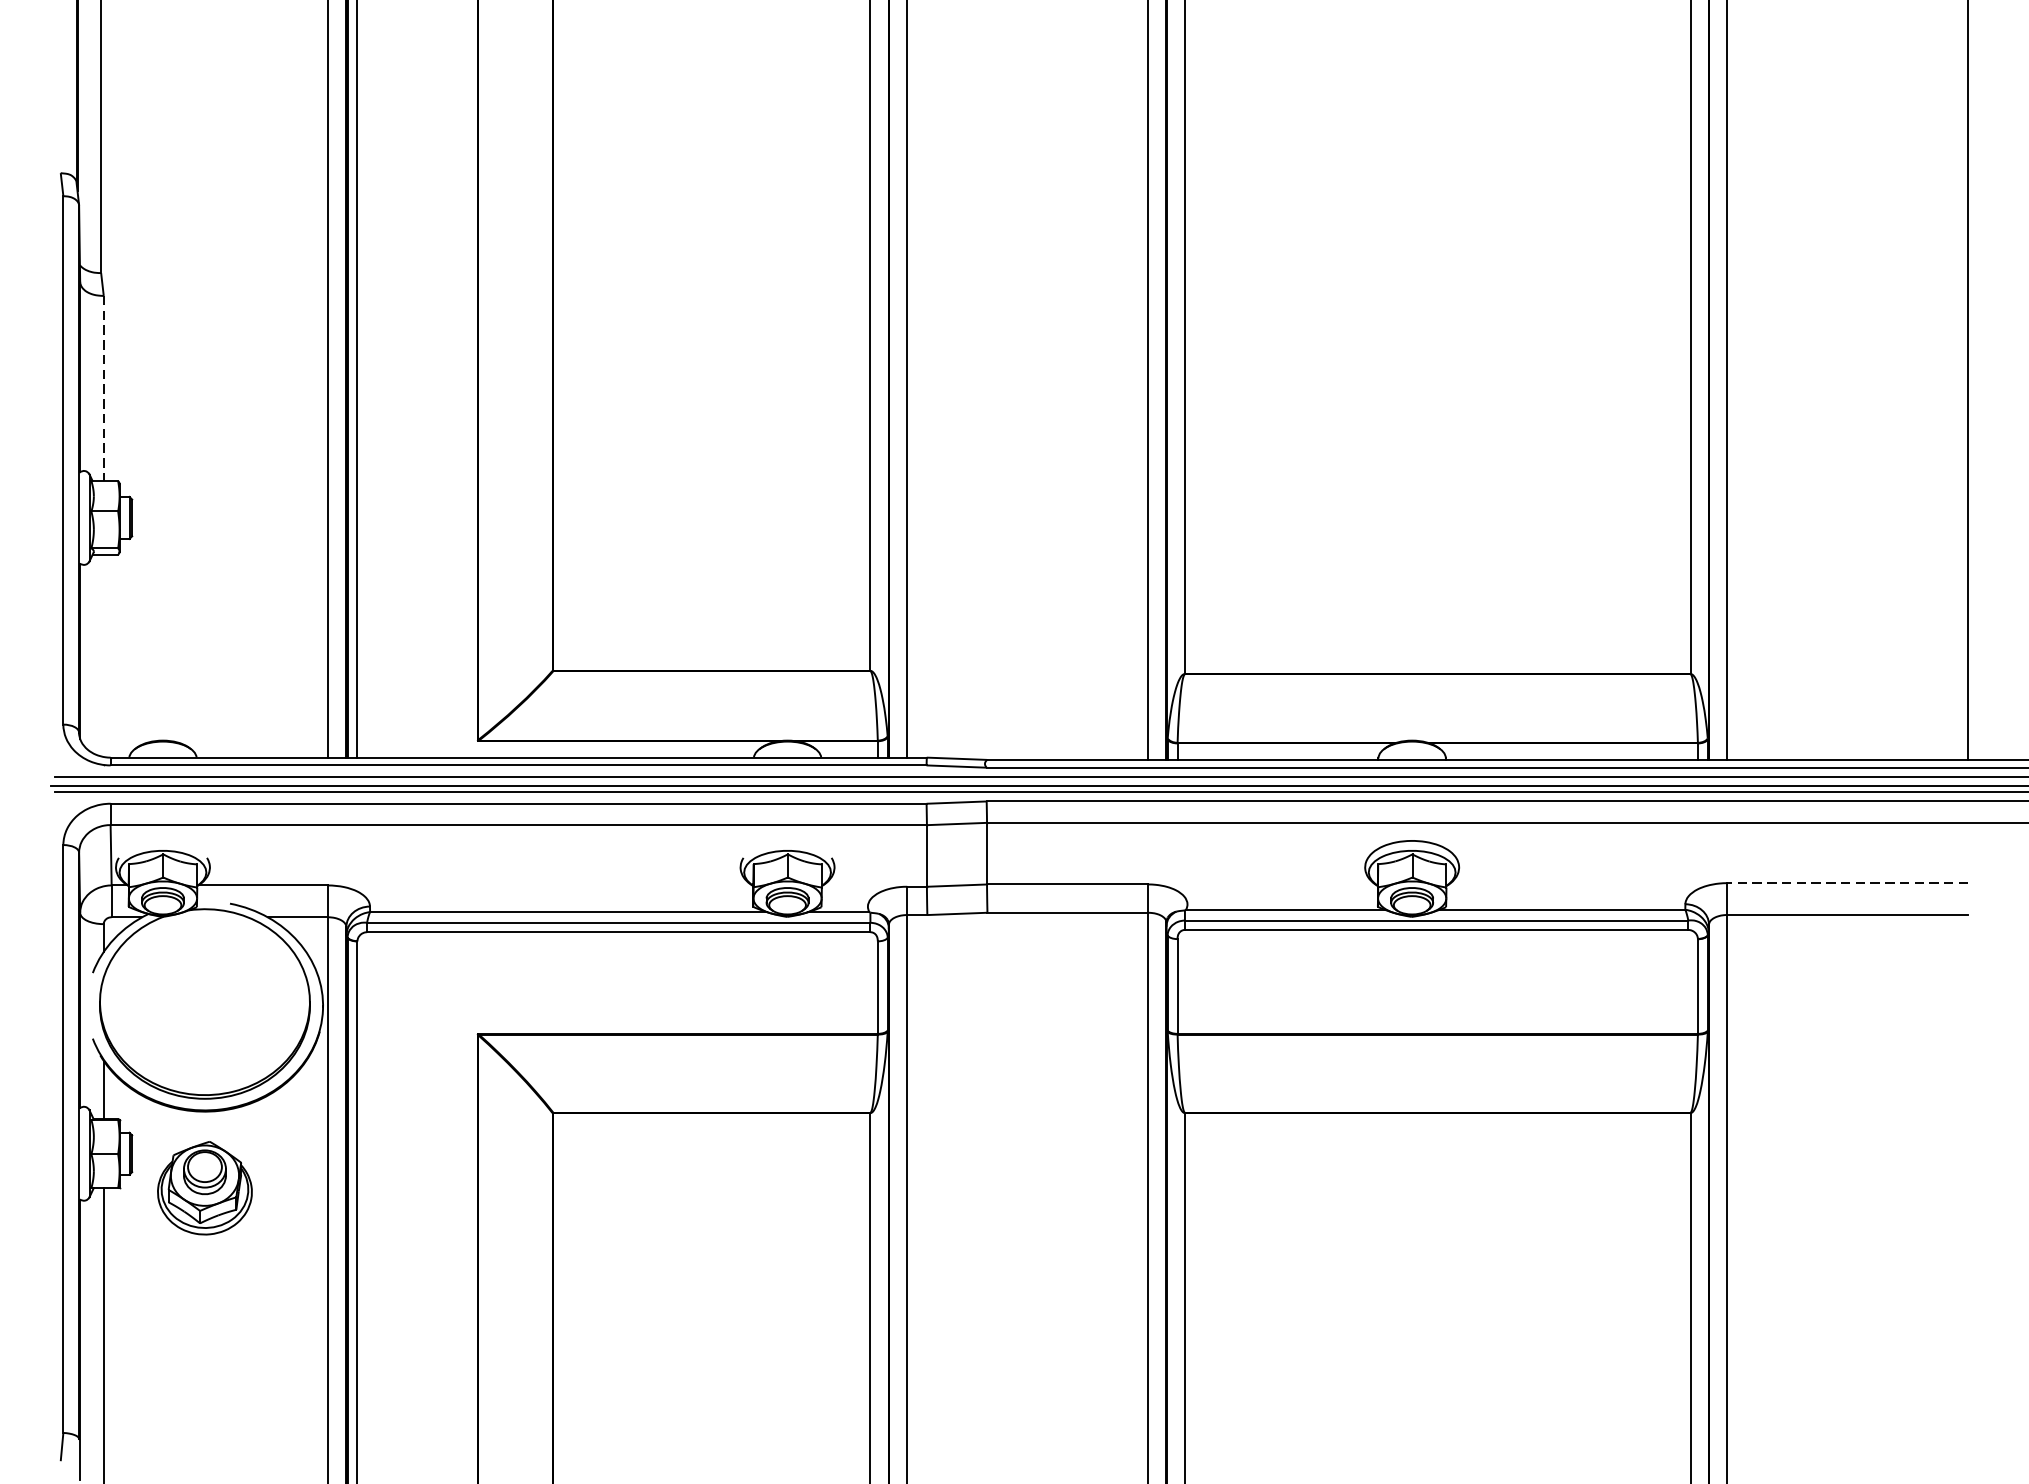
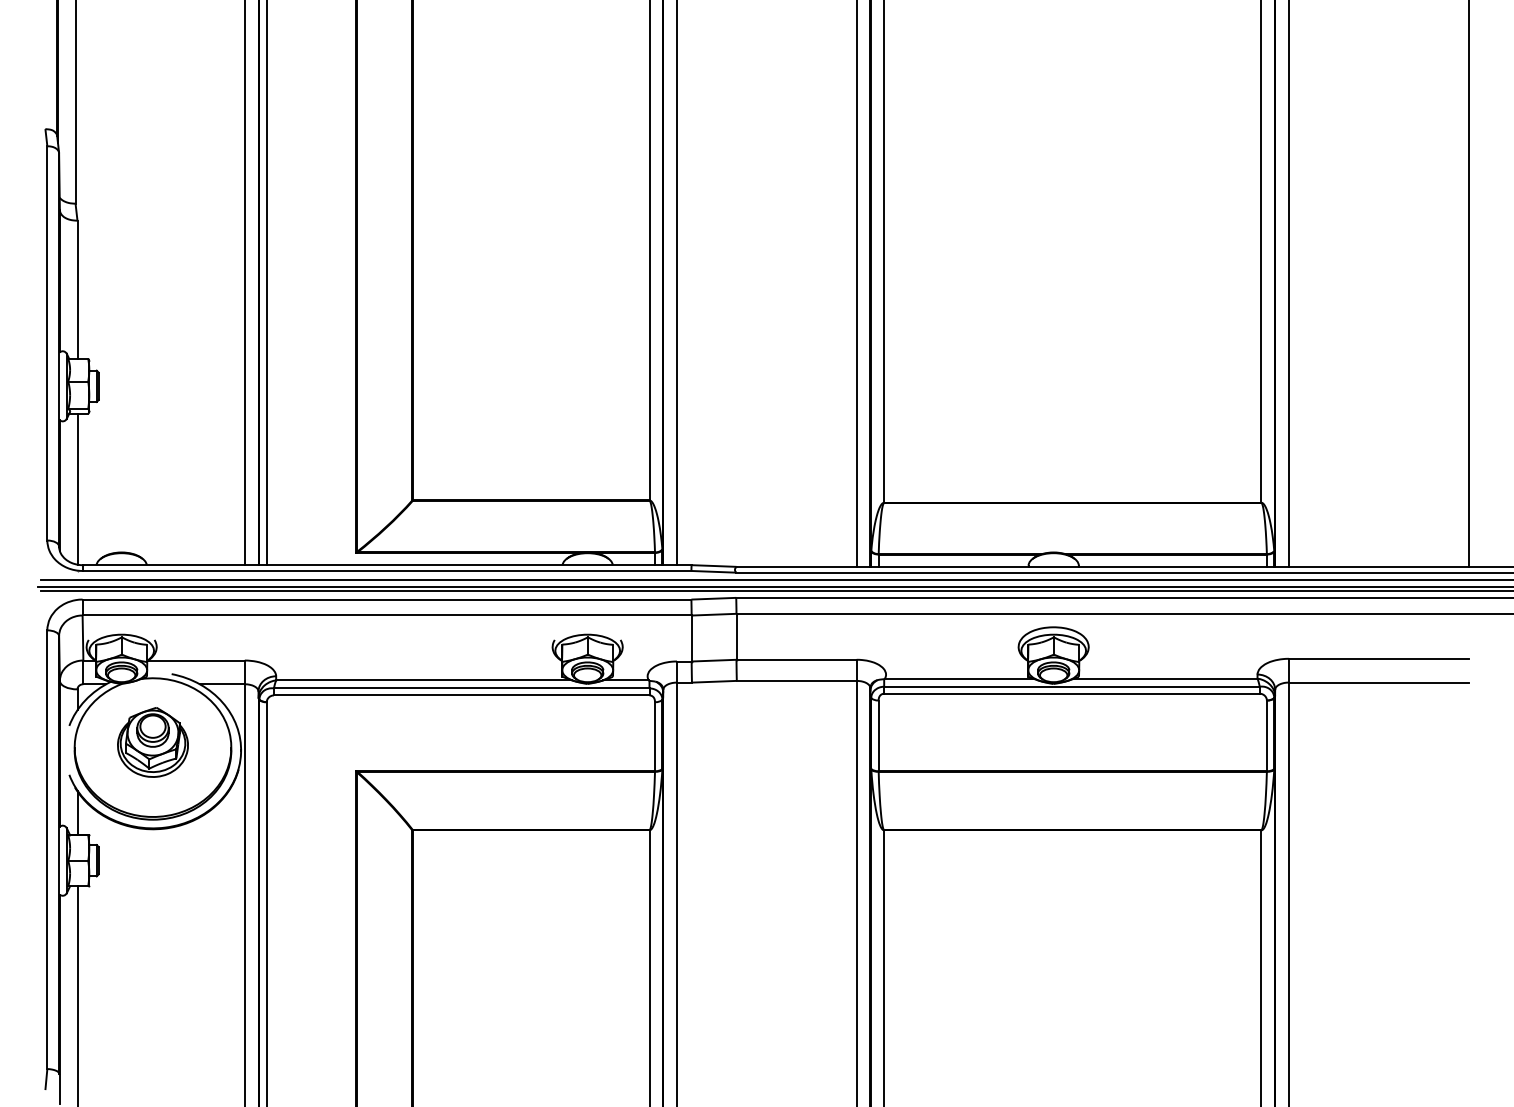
line: (103, 389) -> (77, 290), dashed -> solid
line: (103, 654) -> (77, 488), added
line: (1847, 882) -> (1378, 658), dashed -> solid
part: (204, 1188) -> (152, 742), moved

